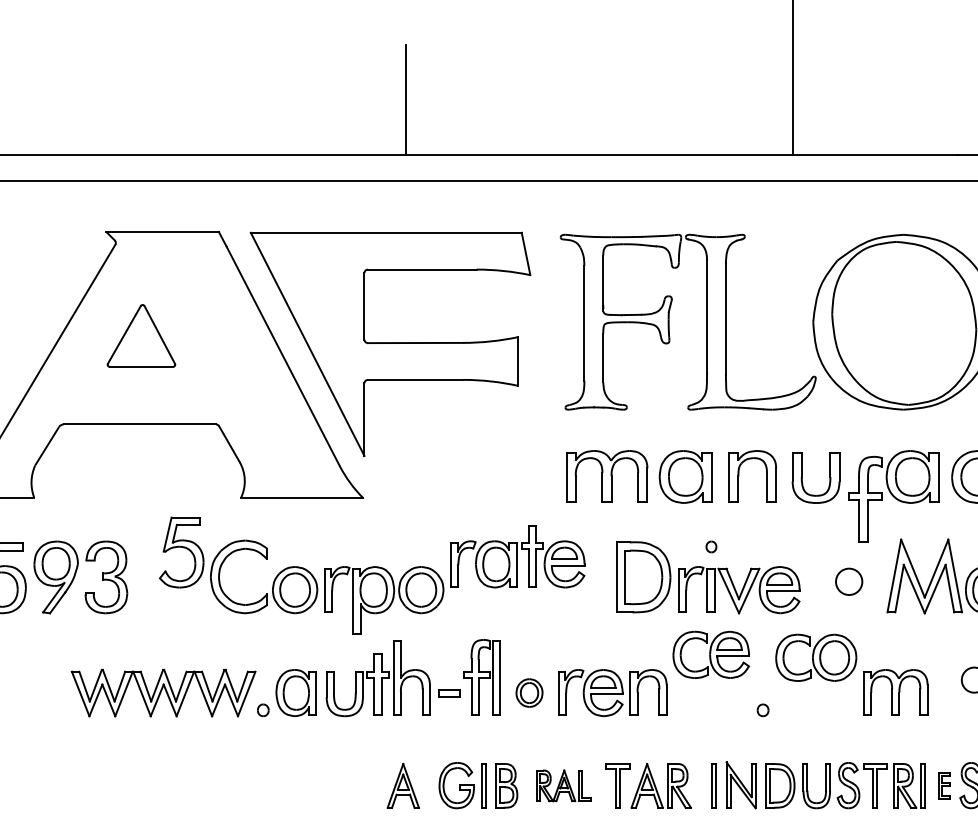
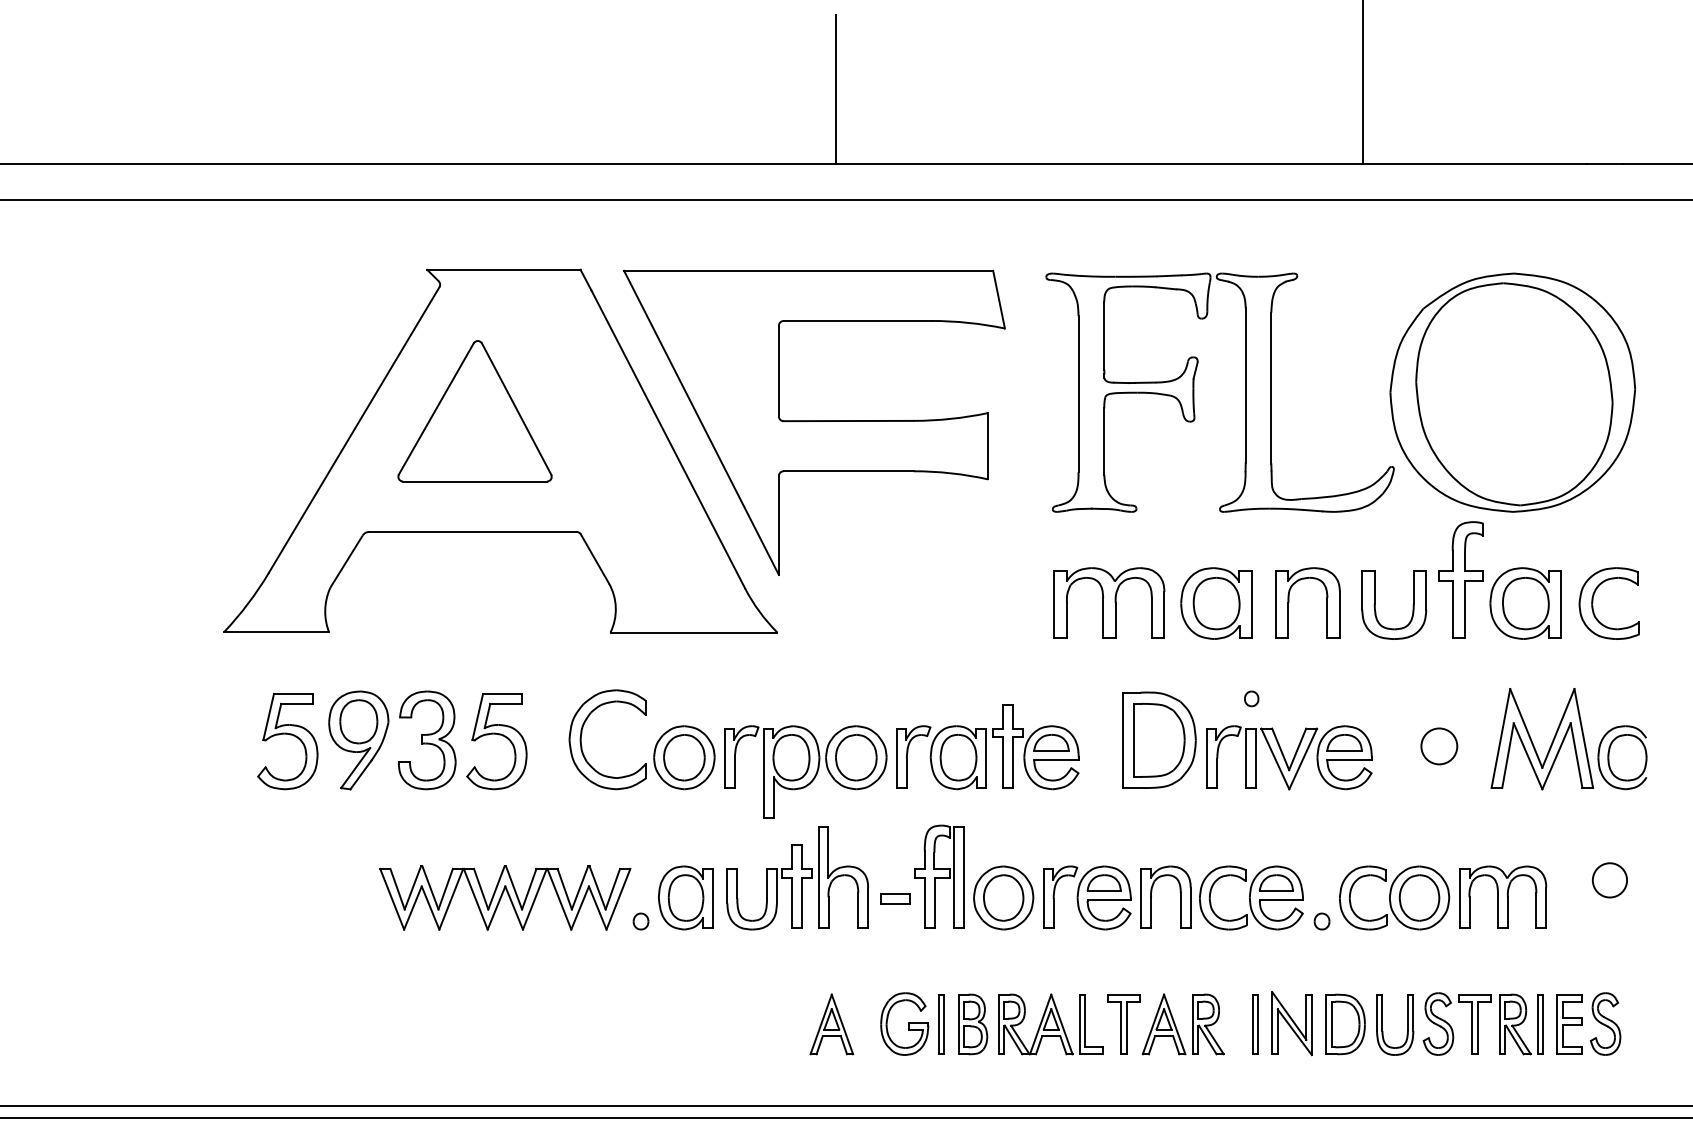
part: (141, 336) -> (474, 411), size x1.67
part: (864, 498) -> (1460, 579), moved
part: (183, 548) -> (499, 735), moved
part: (517, 556) -> (987, 747), moved
part: (711, 654) -> (1251, 897), moved
part: (816, 657) -> (1394, 897), moved
part: (529, 692) -> (1003, 897), size x1.67
part: (563, 785) -> (1050, 1024), size x1.43
part: (944, 785) -> (1569, 1024), size x1.67

